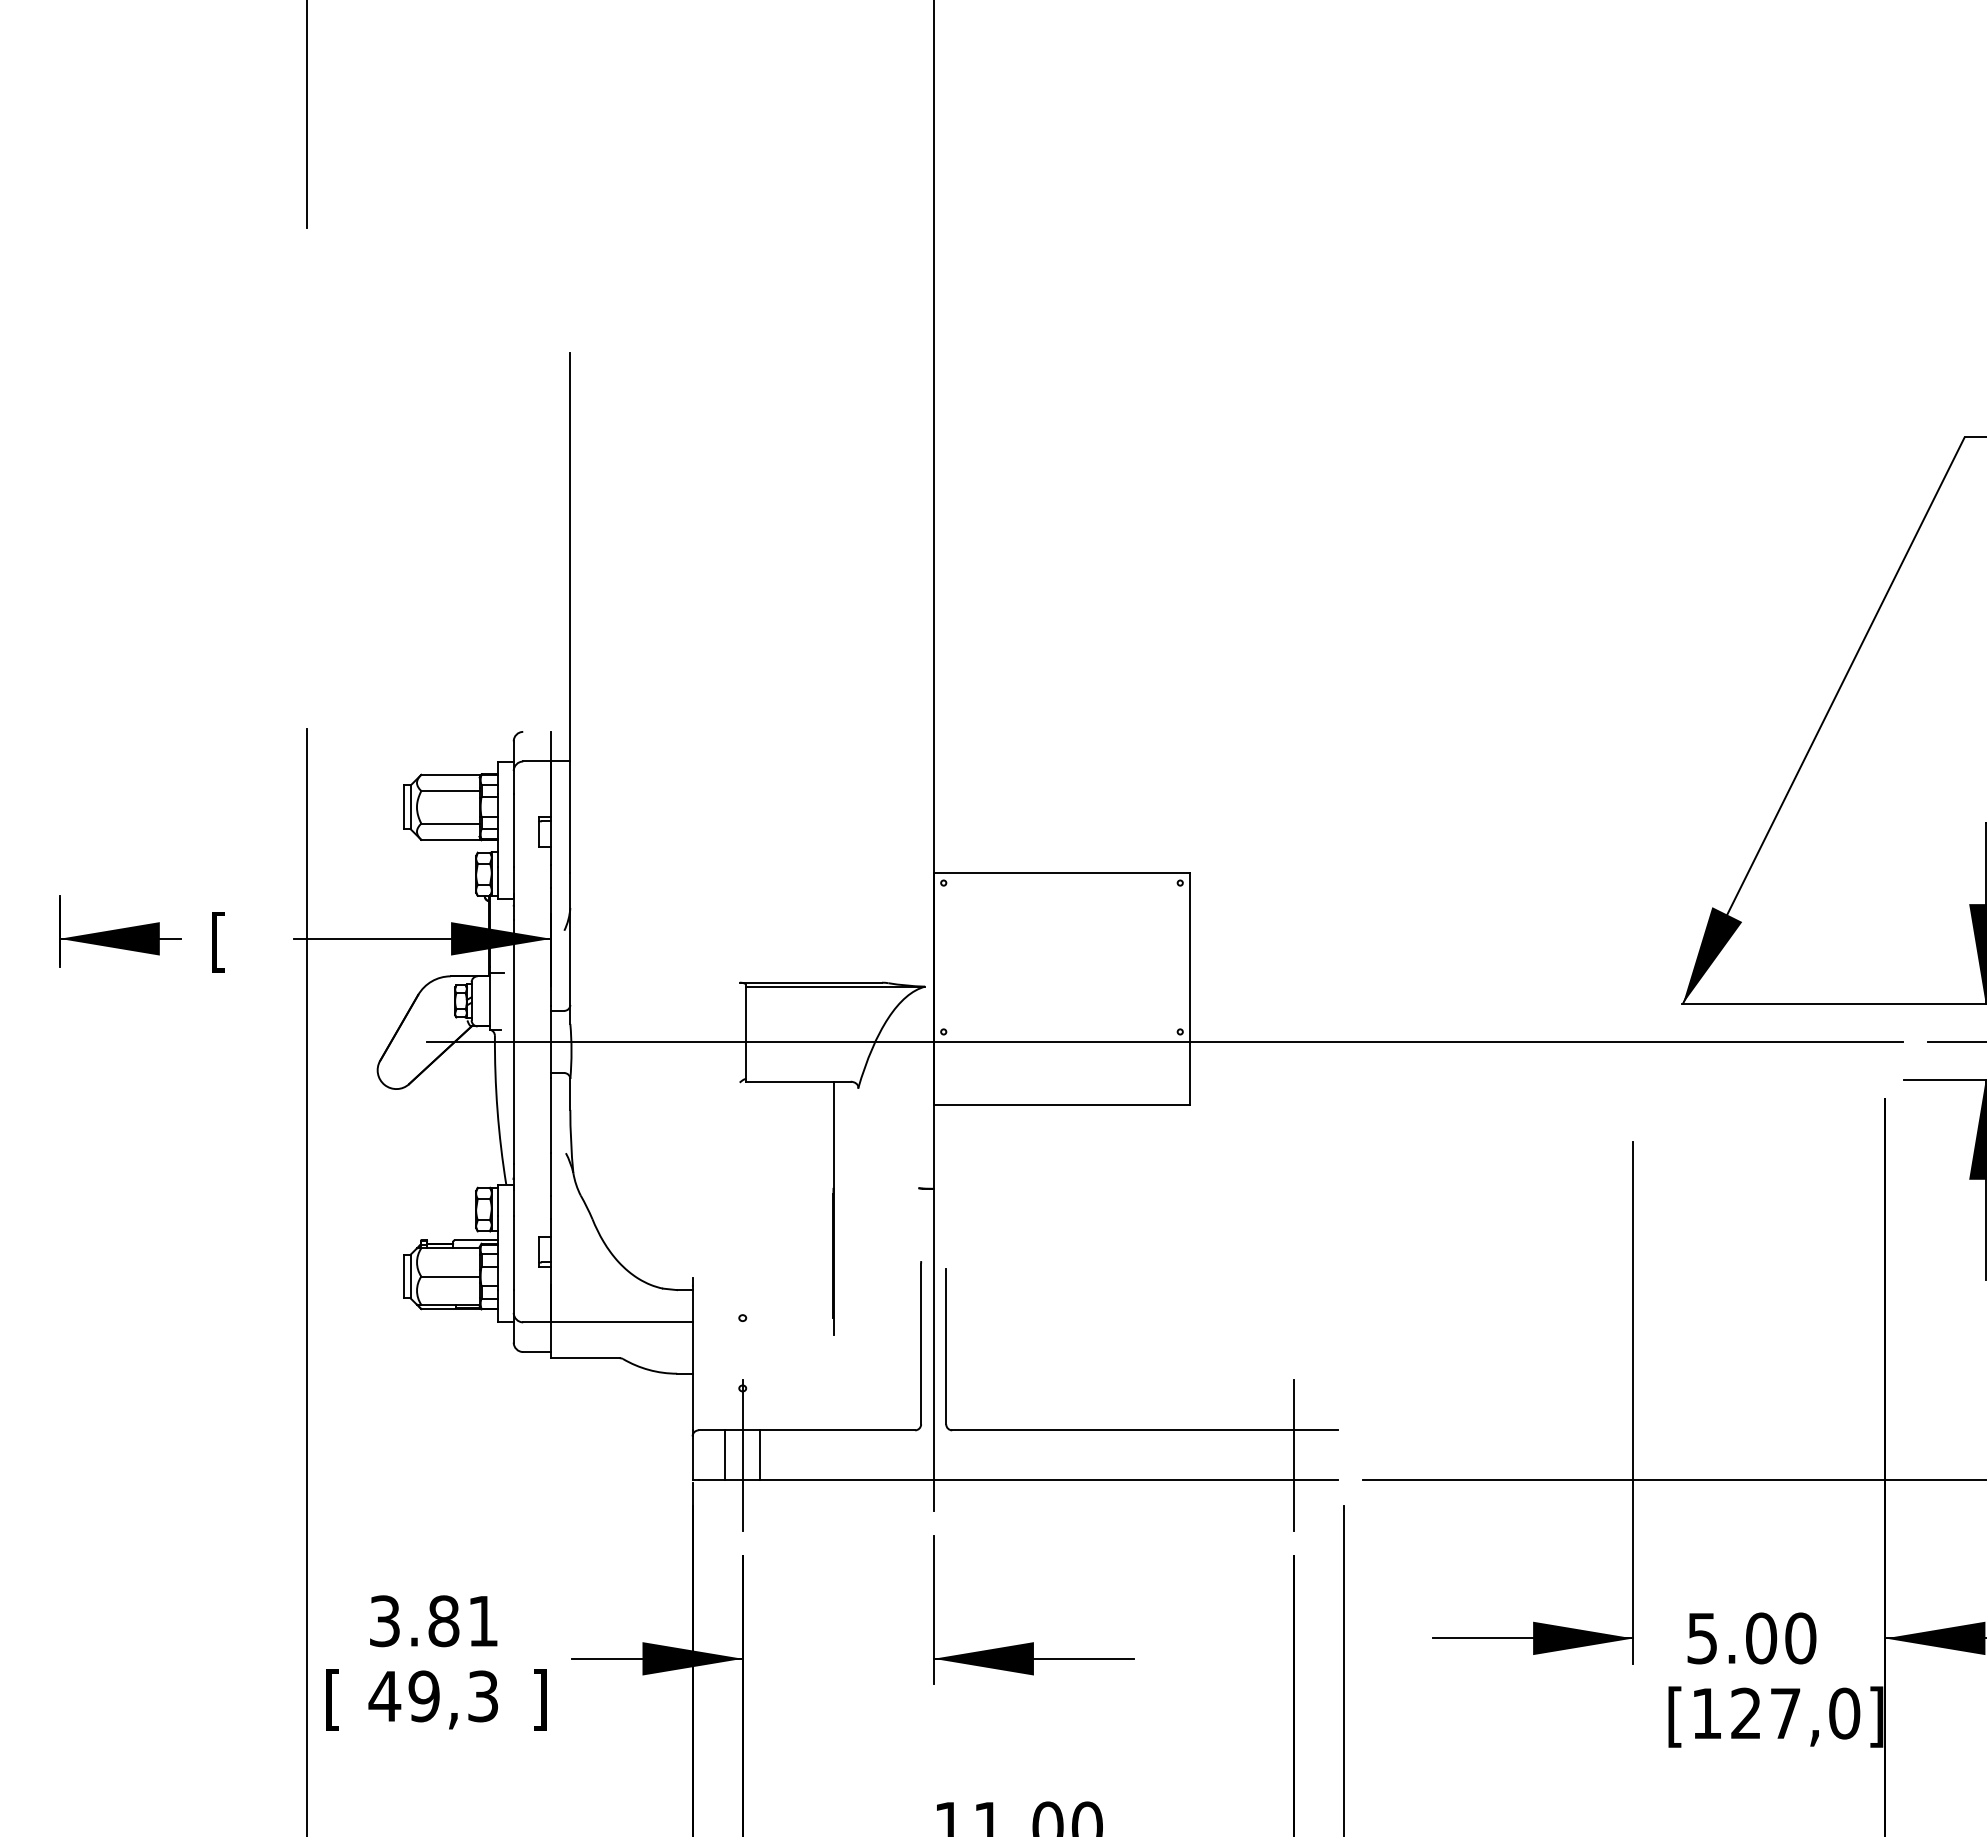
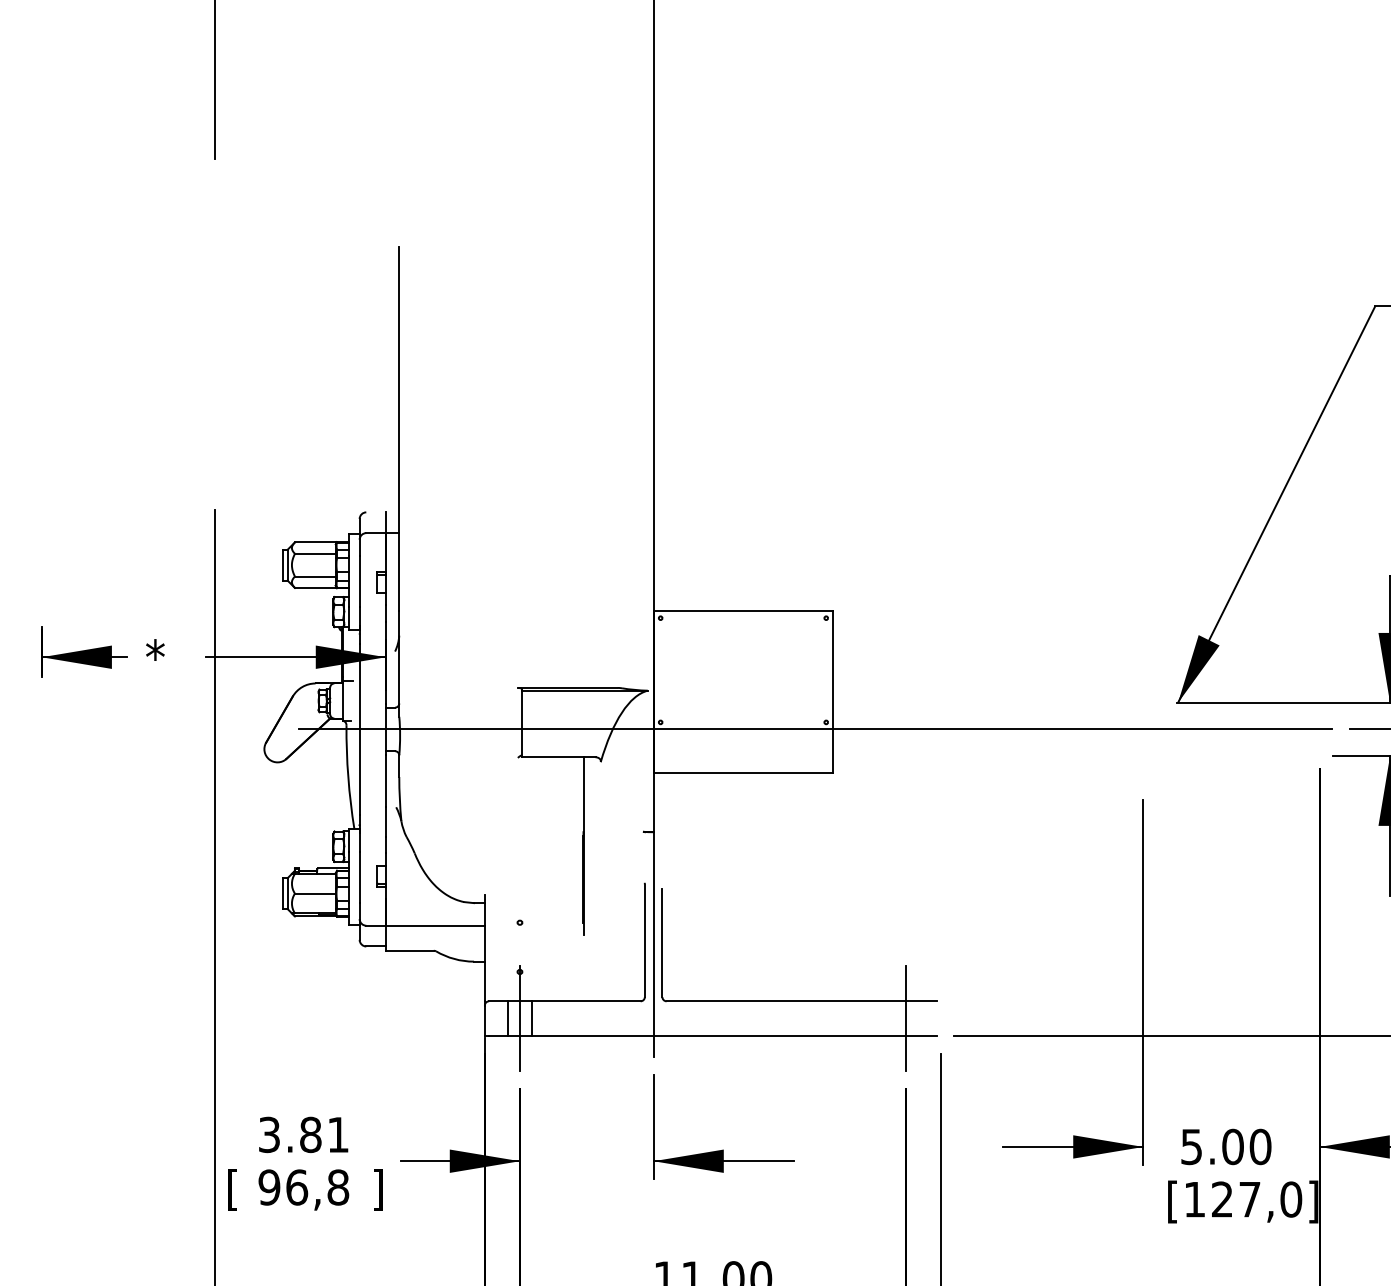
text: (221, 942) -> (155, 659), [ -> *
text: (433, 1696) -> (303, 1187), 49,3 -> 96,8

